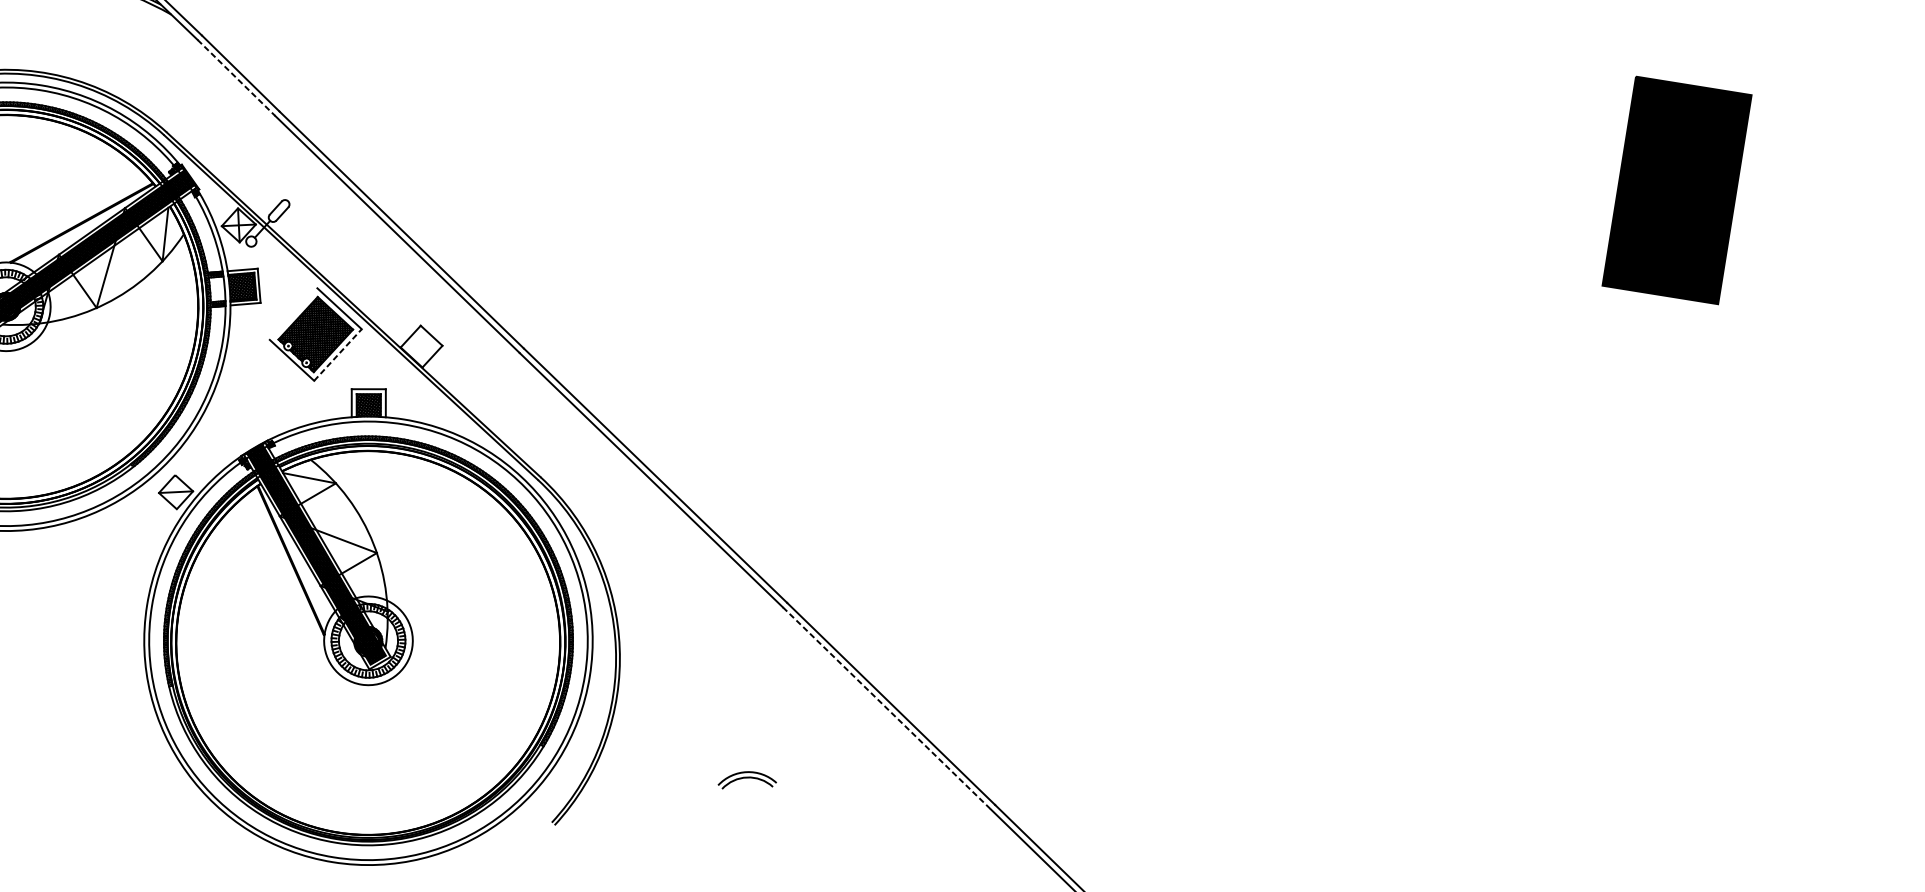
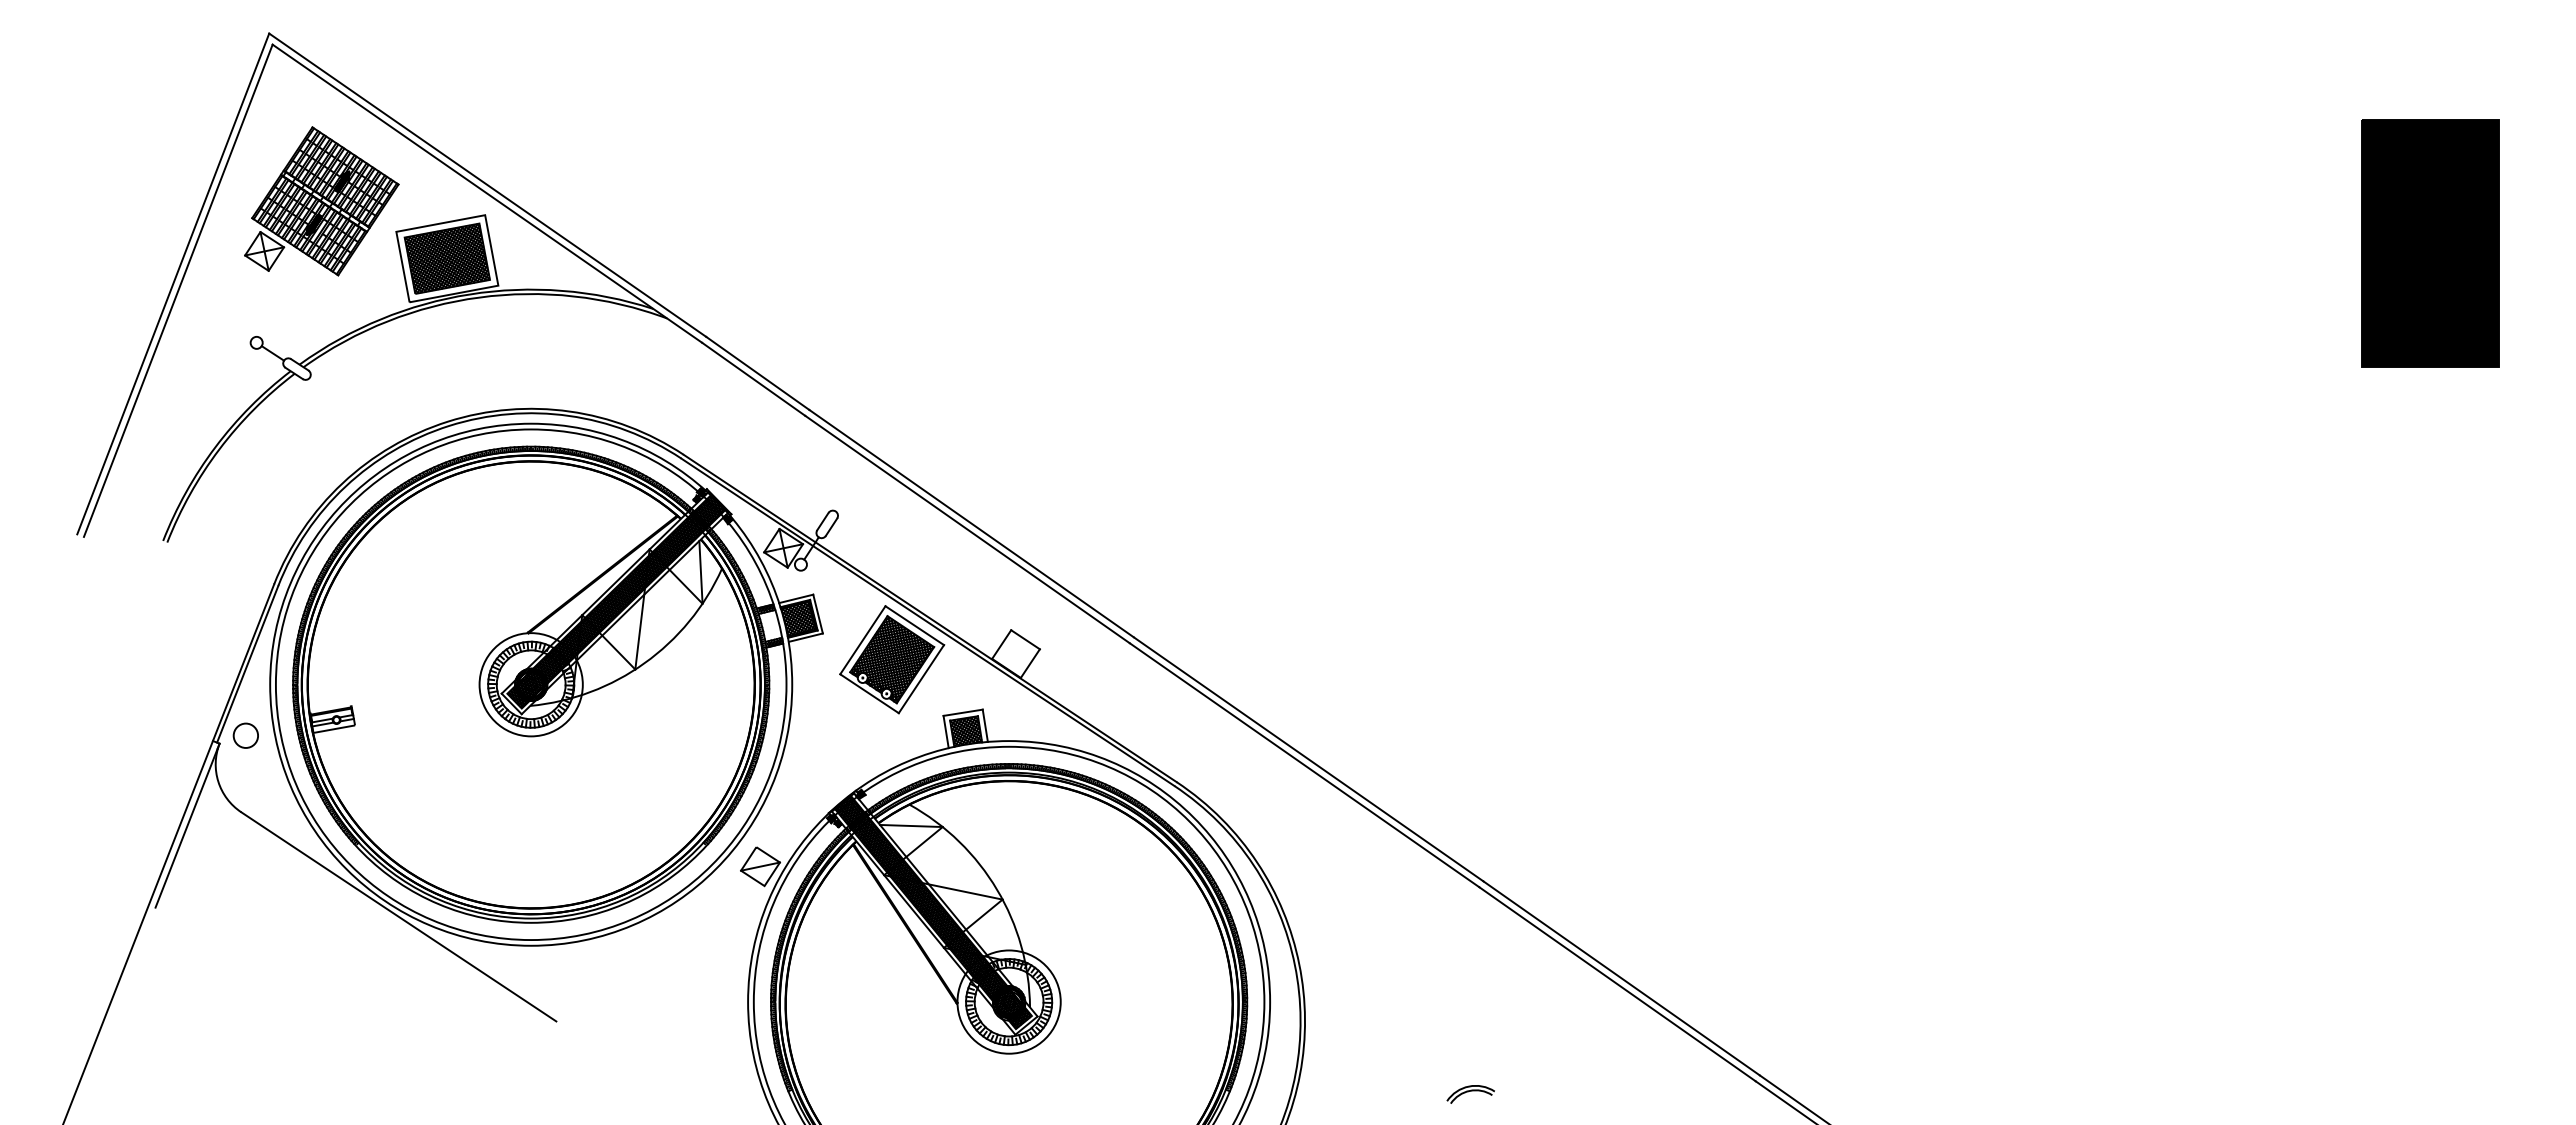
line: (237, 78) -> (754, 379), dashed -> solid
line: (293, 314) -> (862, 640), added
line: (338, 355) -> (921, 679), dashed -> solid
line: (886, 708) -> (1617, 984), dashed -> solid
part: (747, 781) -> (1470, 1094), size x0.71

